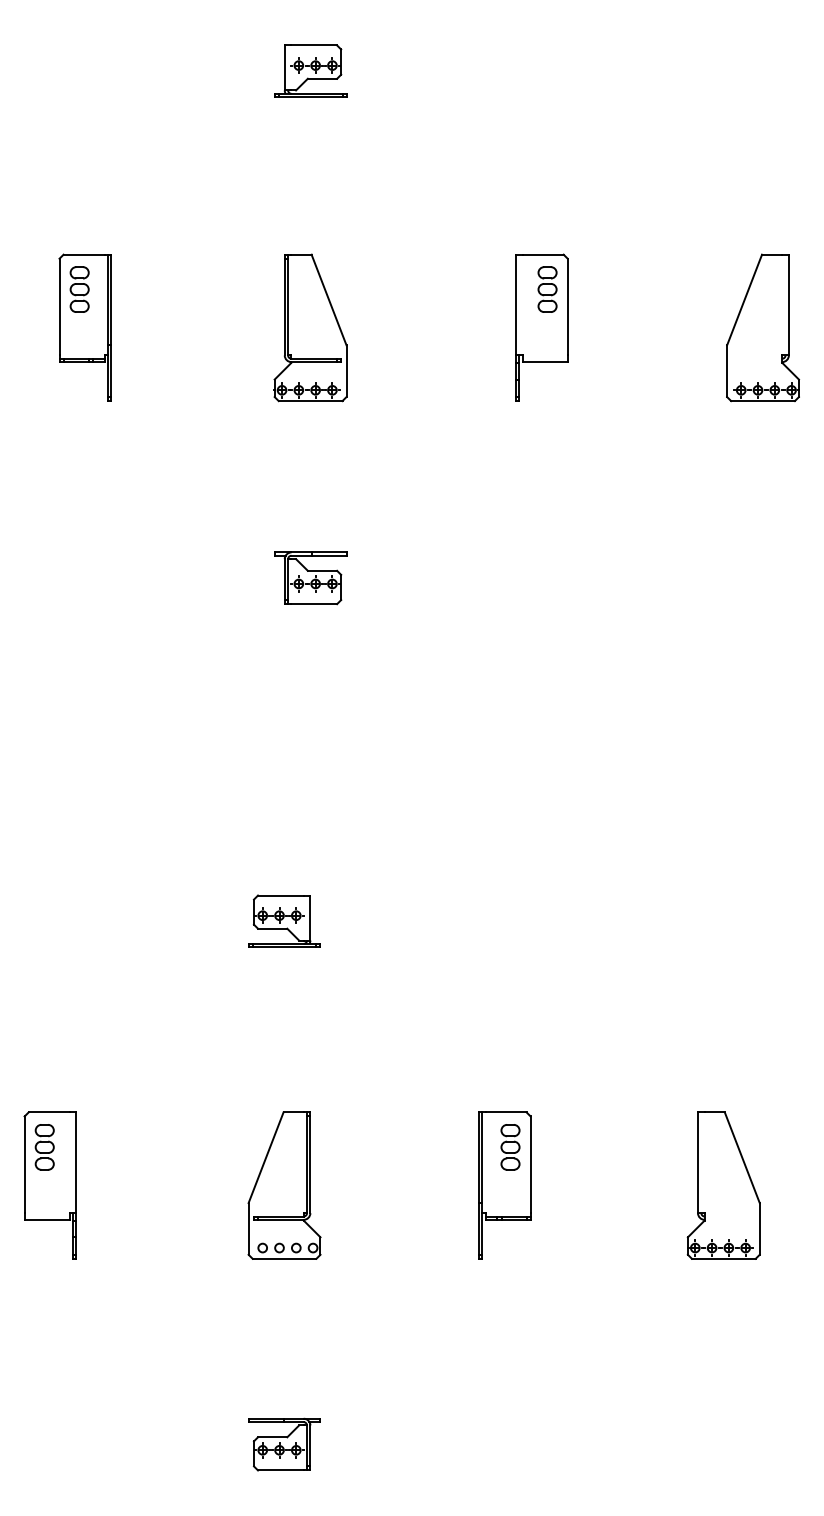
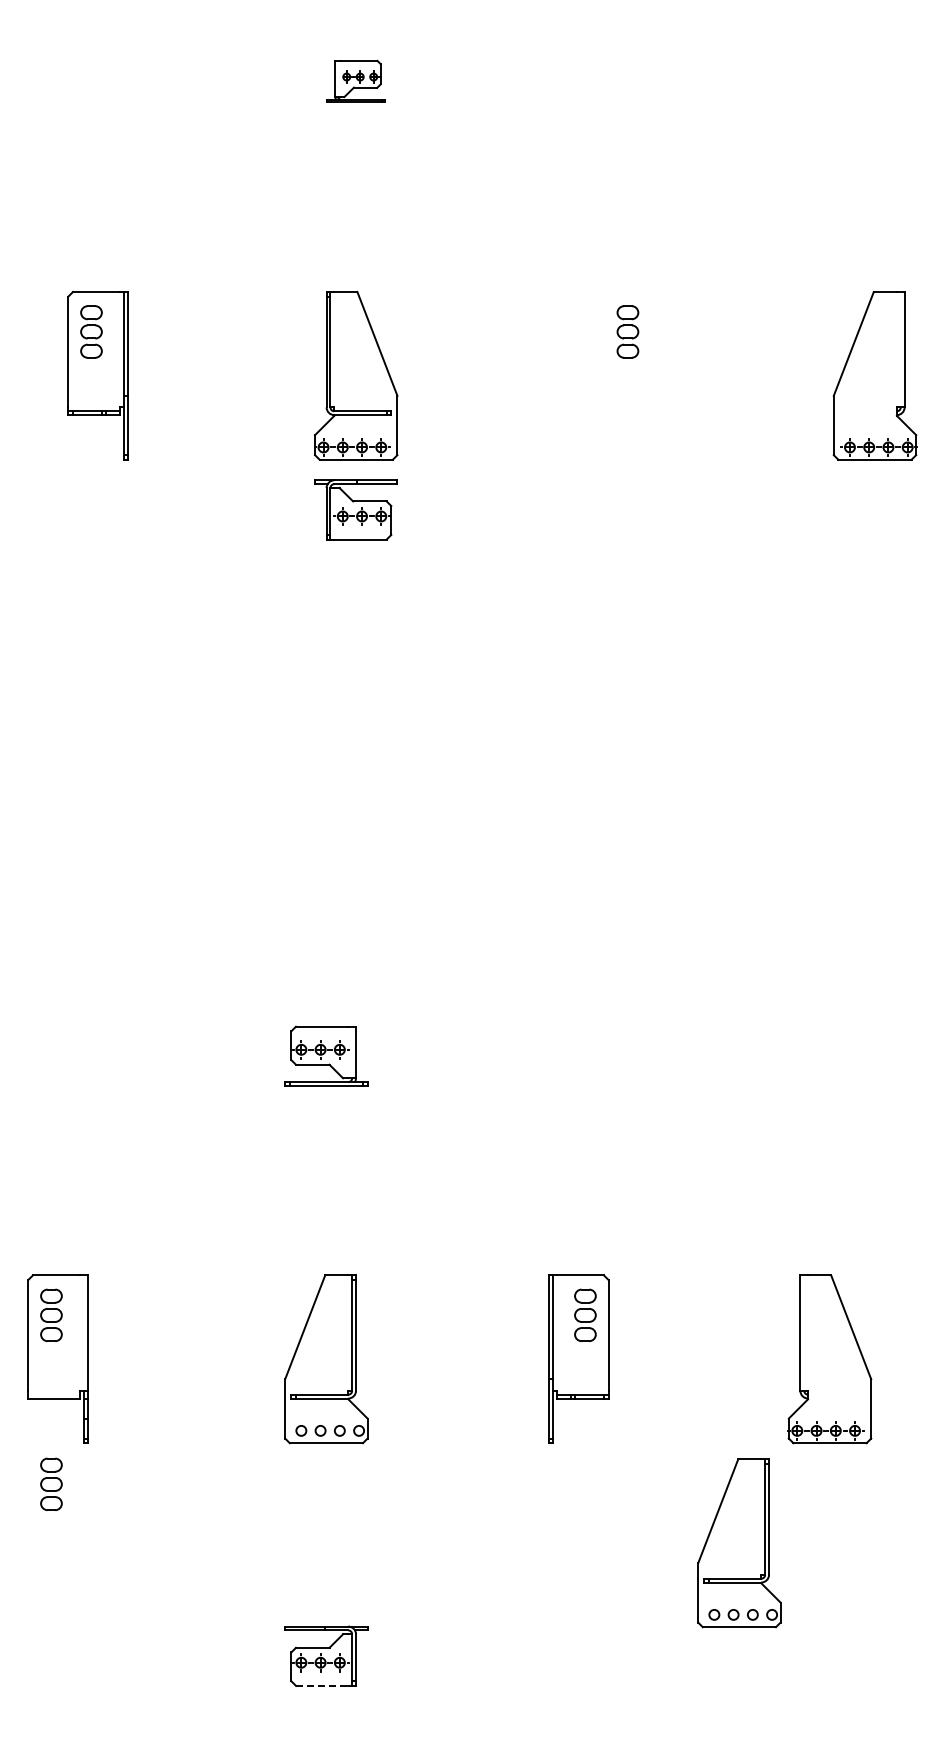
part: (309, 71) -> (355, 81), size x0.7
part: (541, 327) -> (621, 375), removed
part: (309, 577) -> (355, 509), moved
part: (44, 1293) -> (51, 1483), added
part: (644, 1346) -> (739, 1543), added
line: (281, 1470) -> (322, 1685), solid -> dashed

